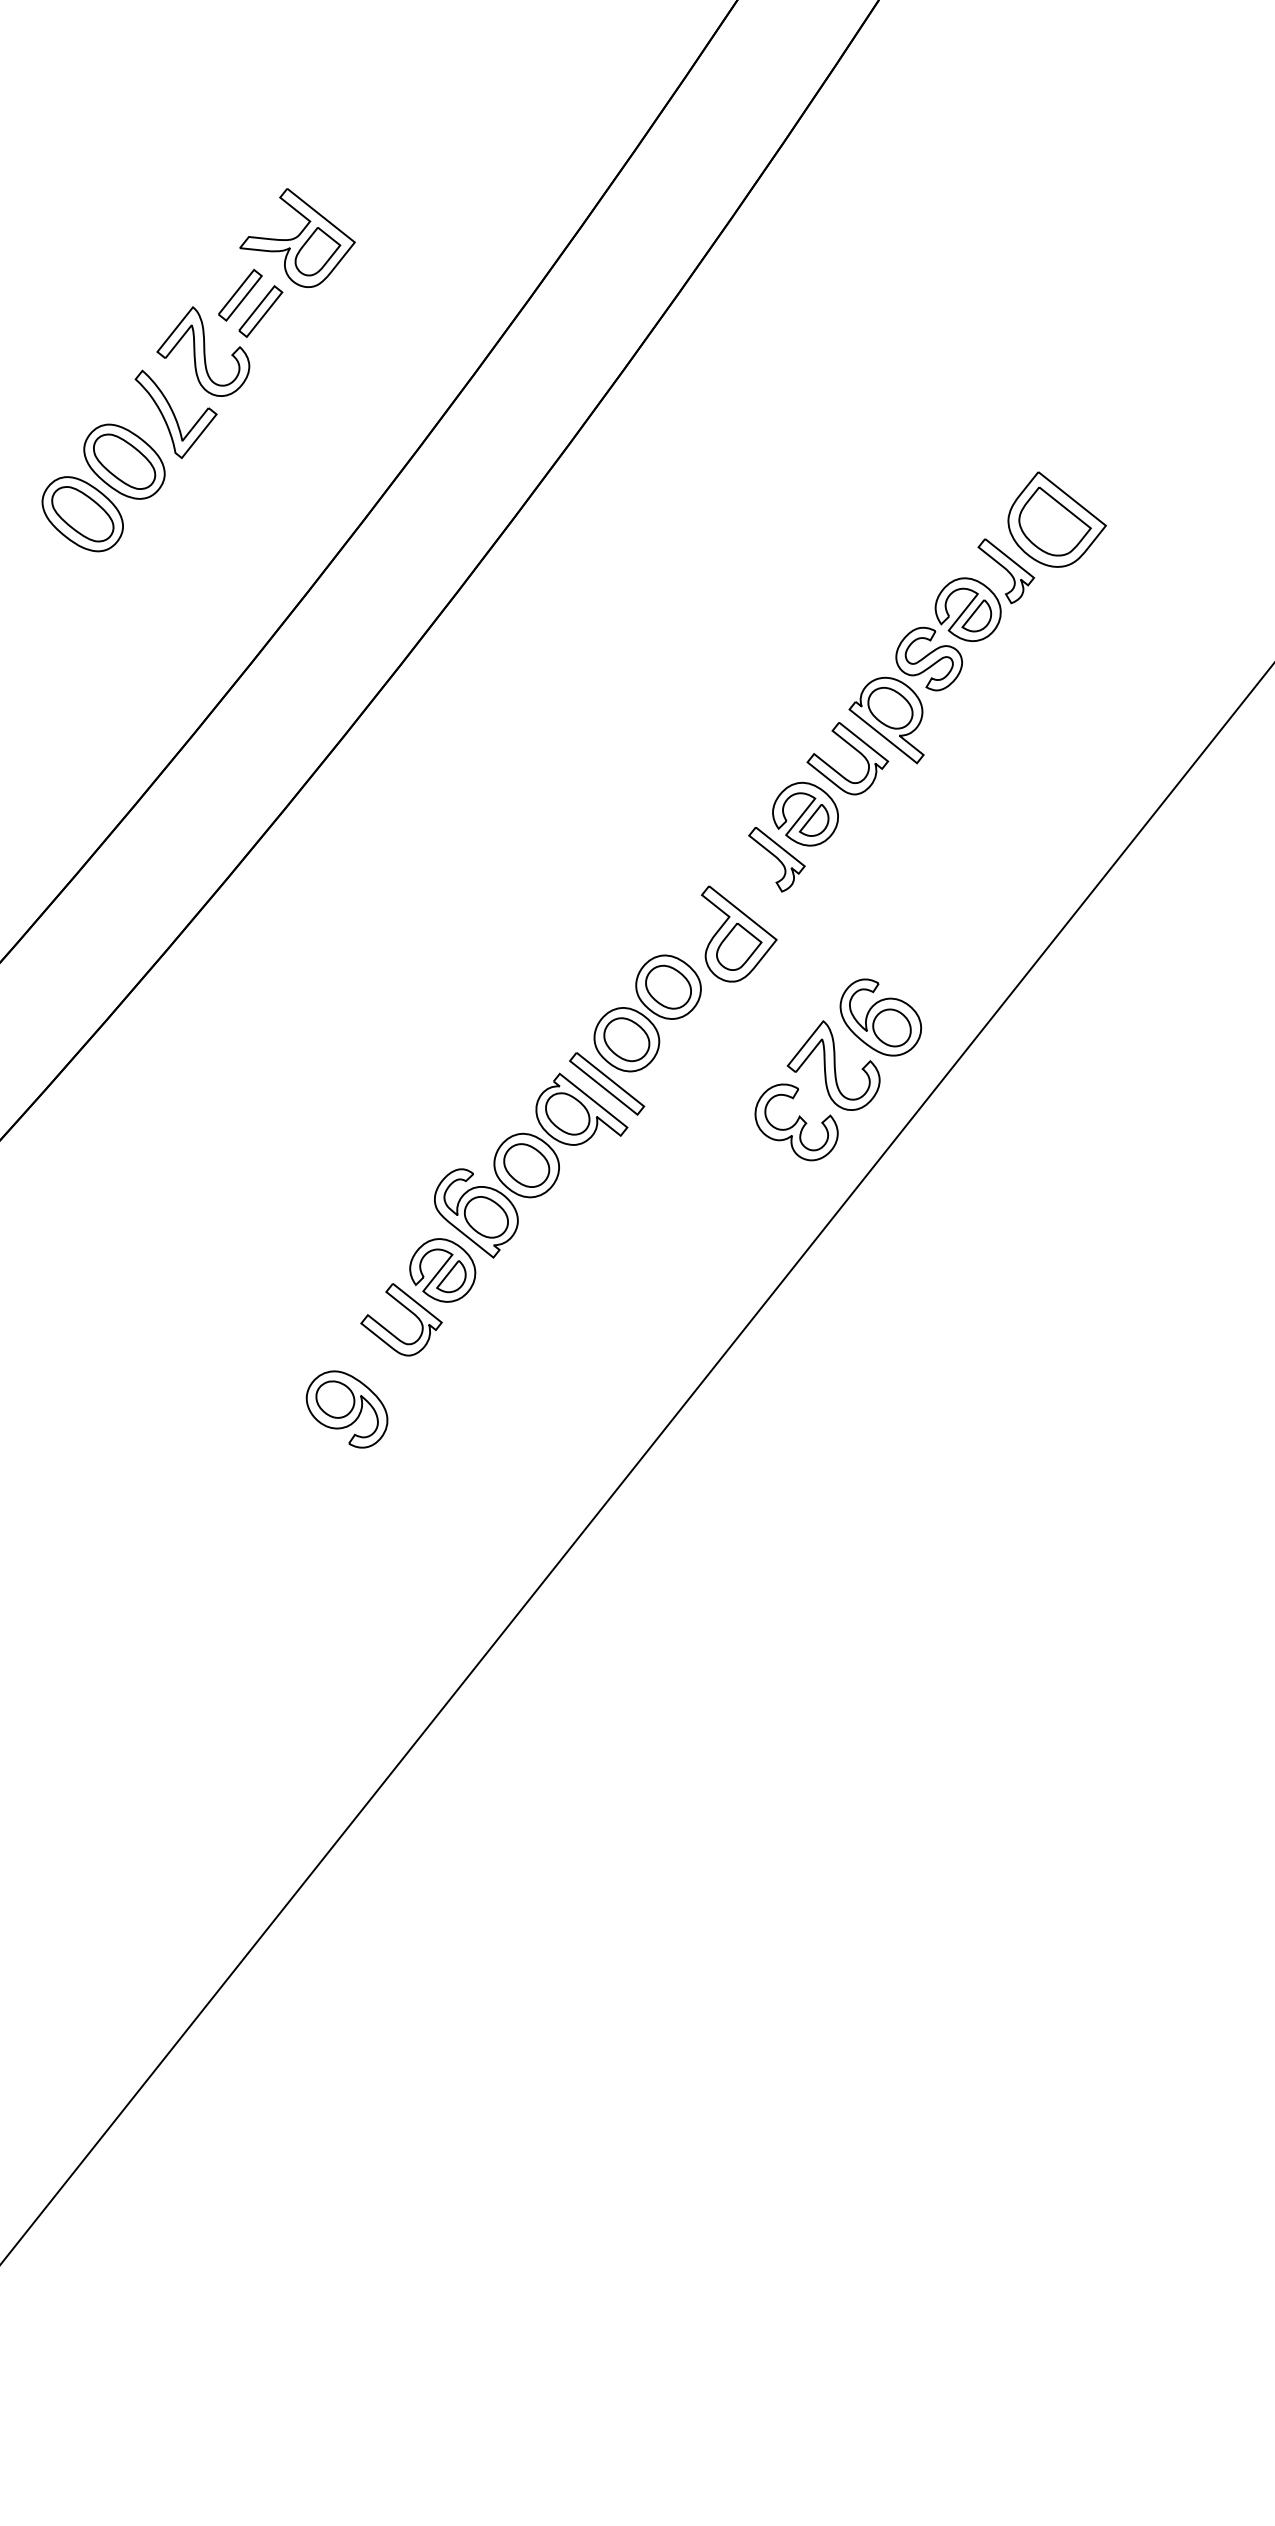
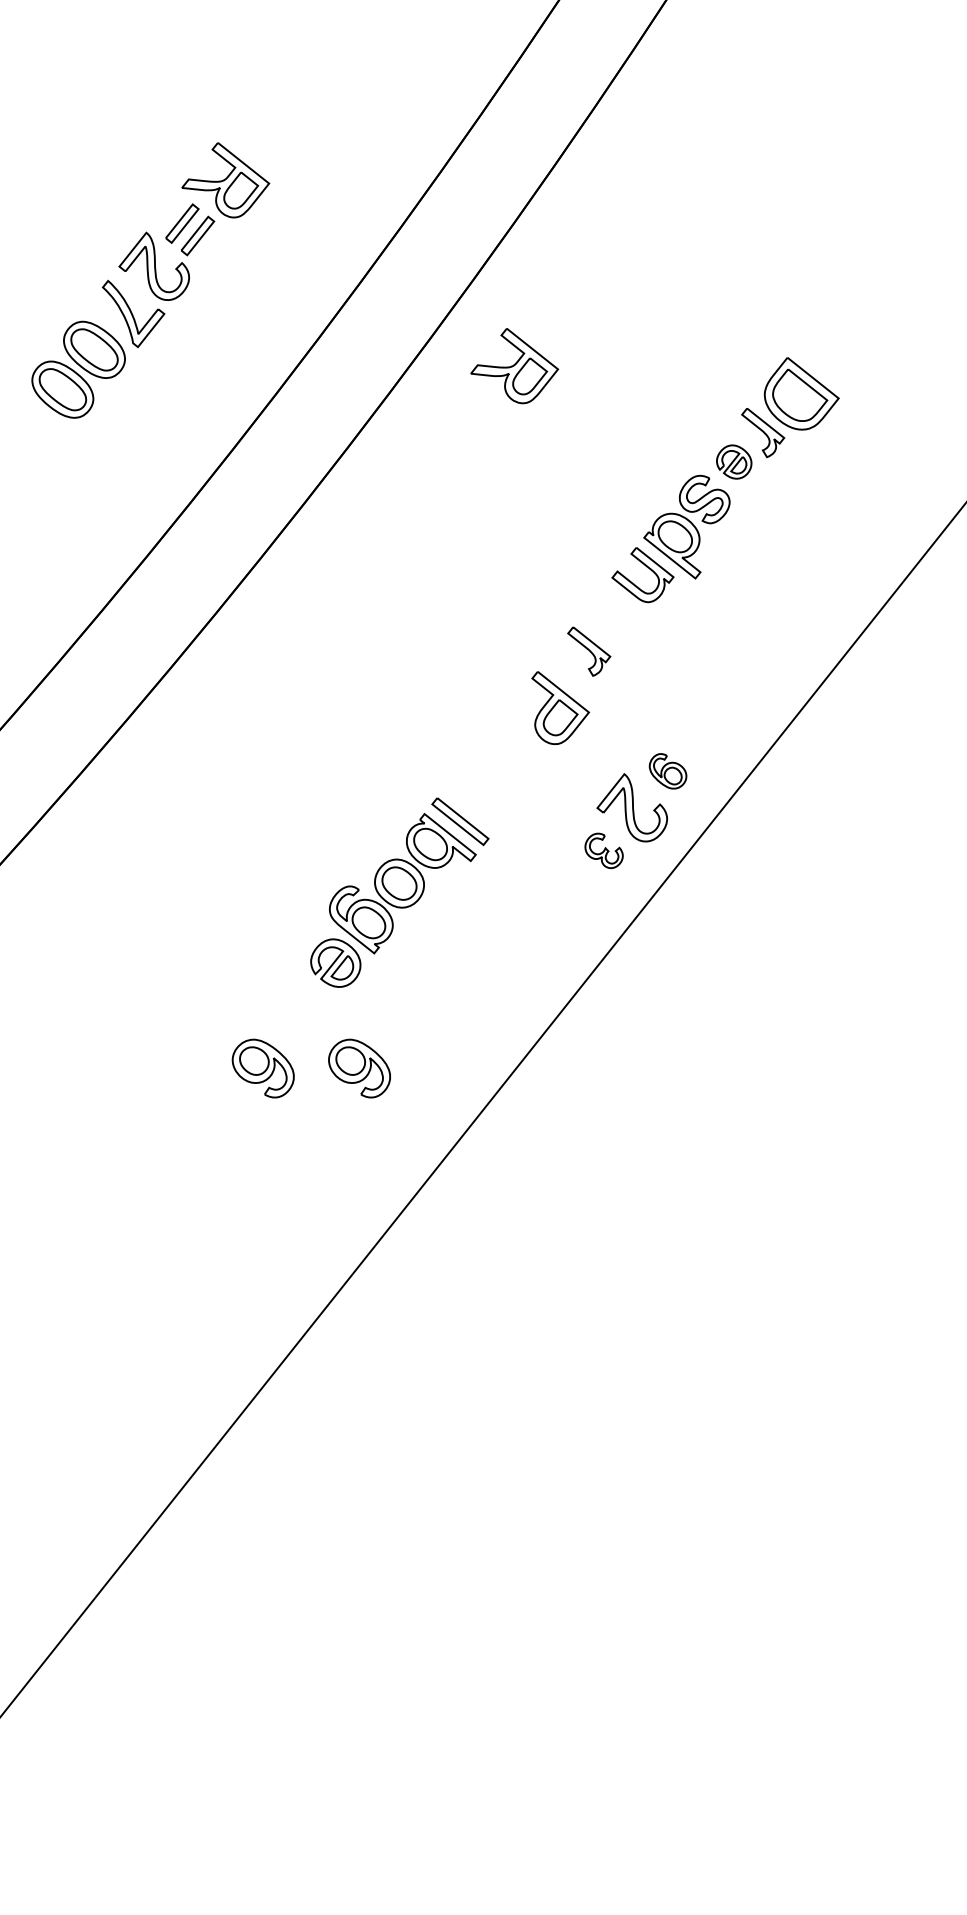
part: (678, 482) -> (514, 365), added
part: (967, 609) -> (733, 461), size x0.7
part: (805, 813) -> (610, 616), removed
part: (647, 1013) -> (491, 768), removed
part: (880, 1017) -> (667, 771), size x0.6
part: (796, 1122) -> (604, 850), size x0.6
part: (407, 1310) -> (309, 993), removed
part: (473, 1409) -> (359, 1068), added

